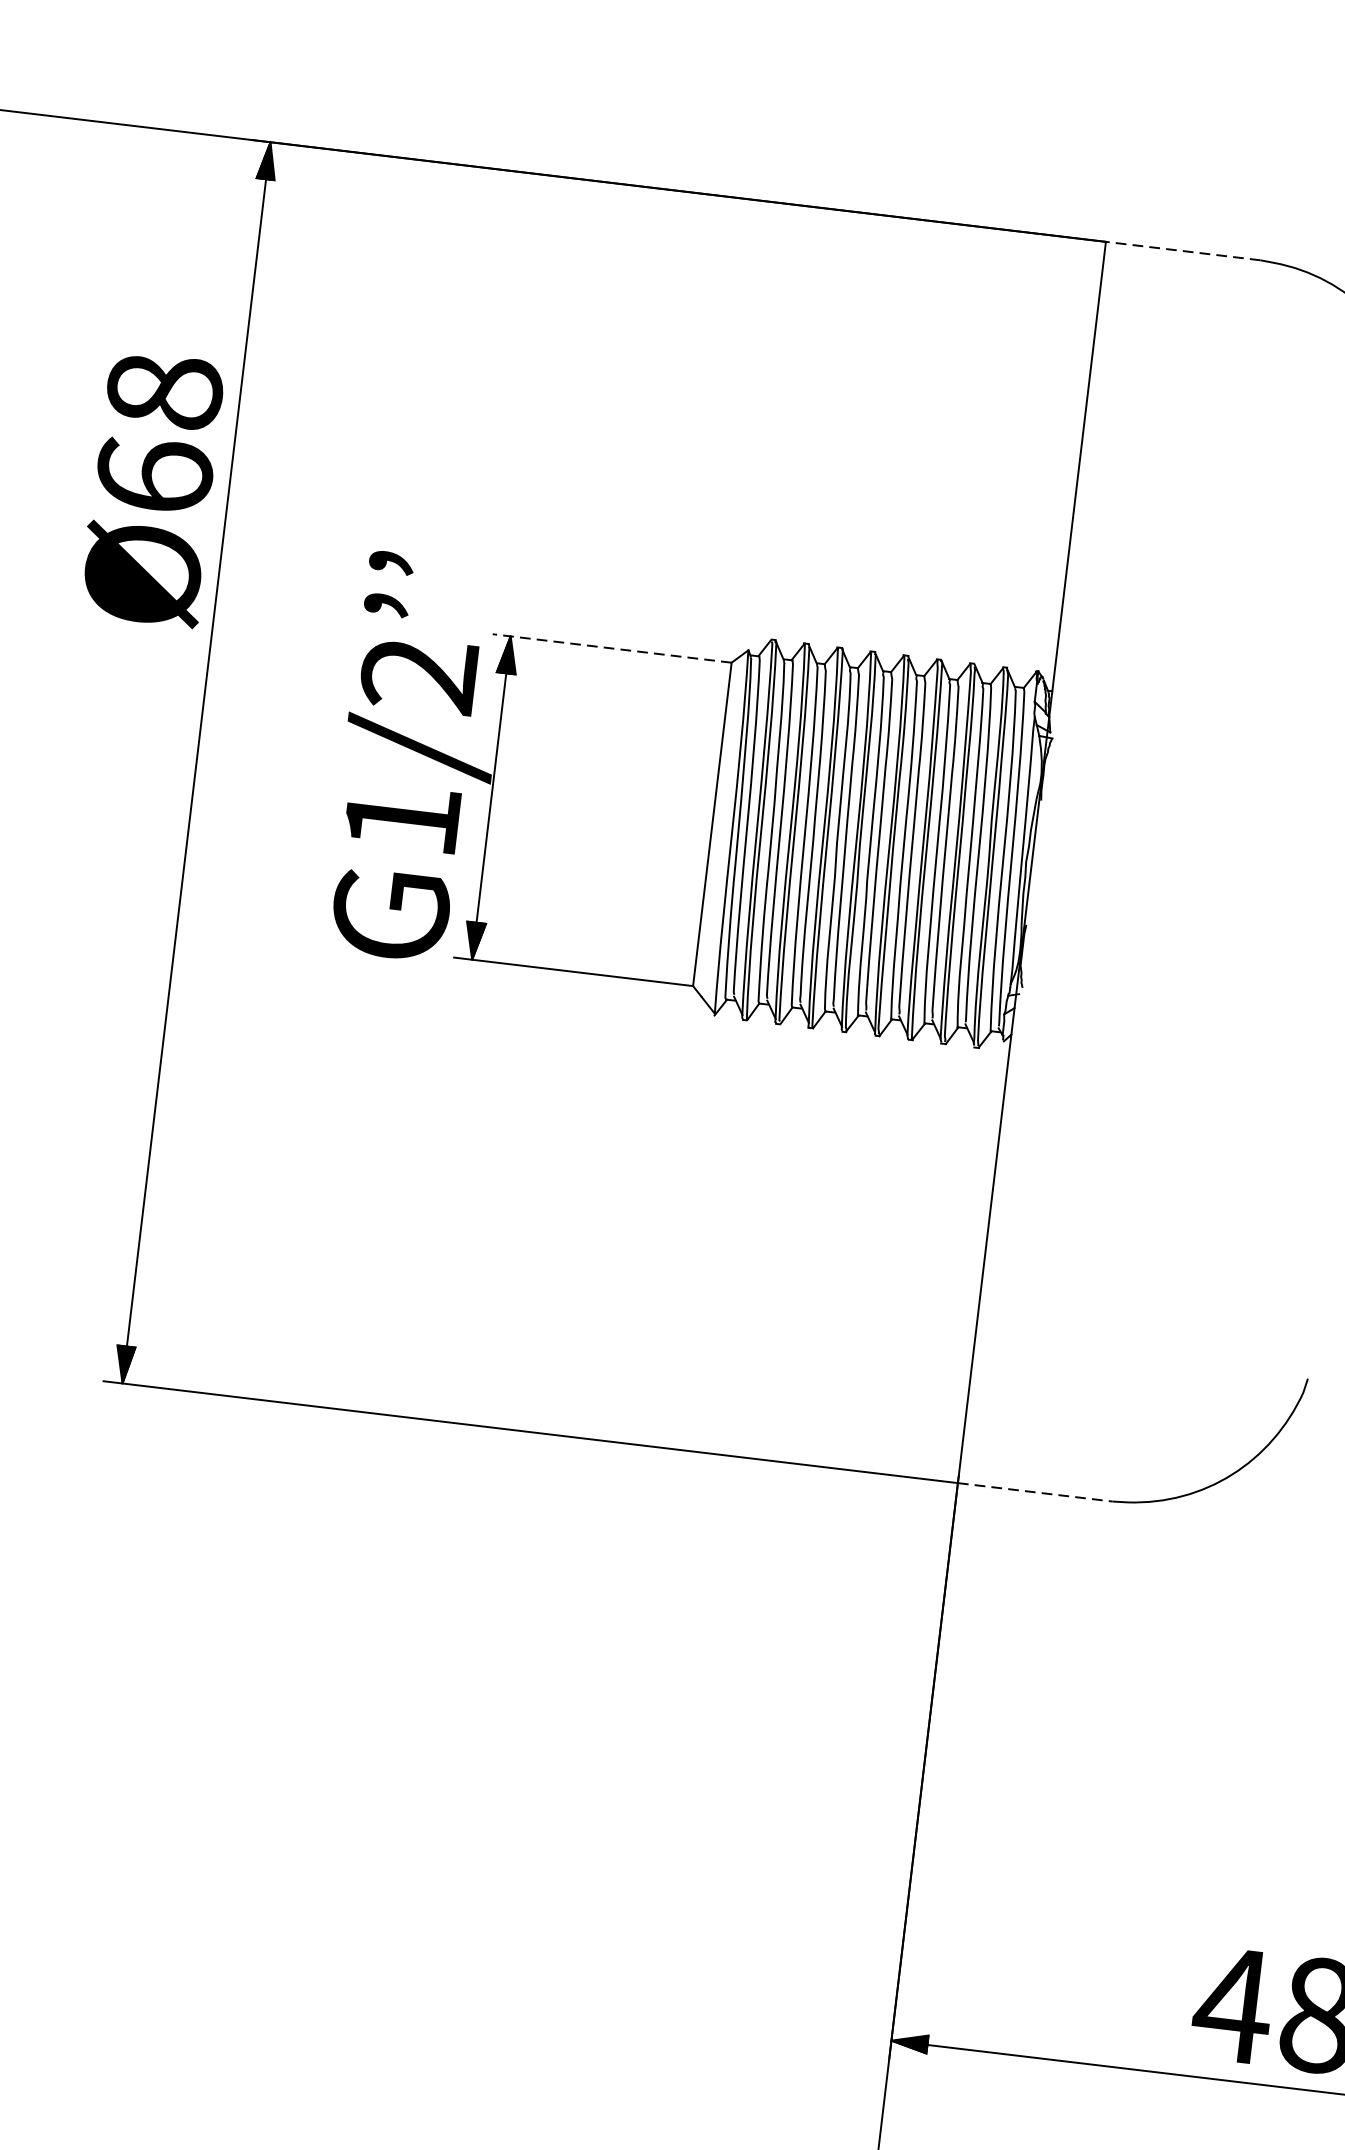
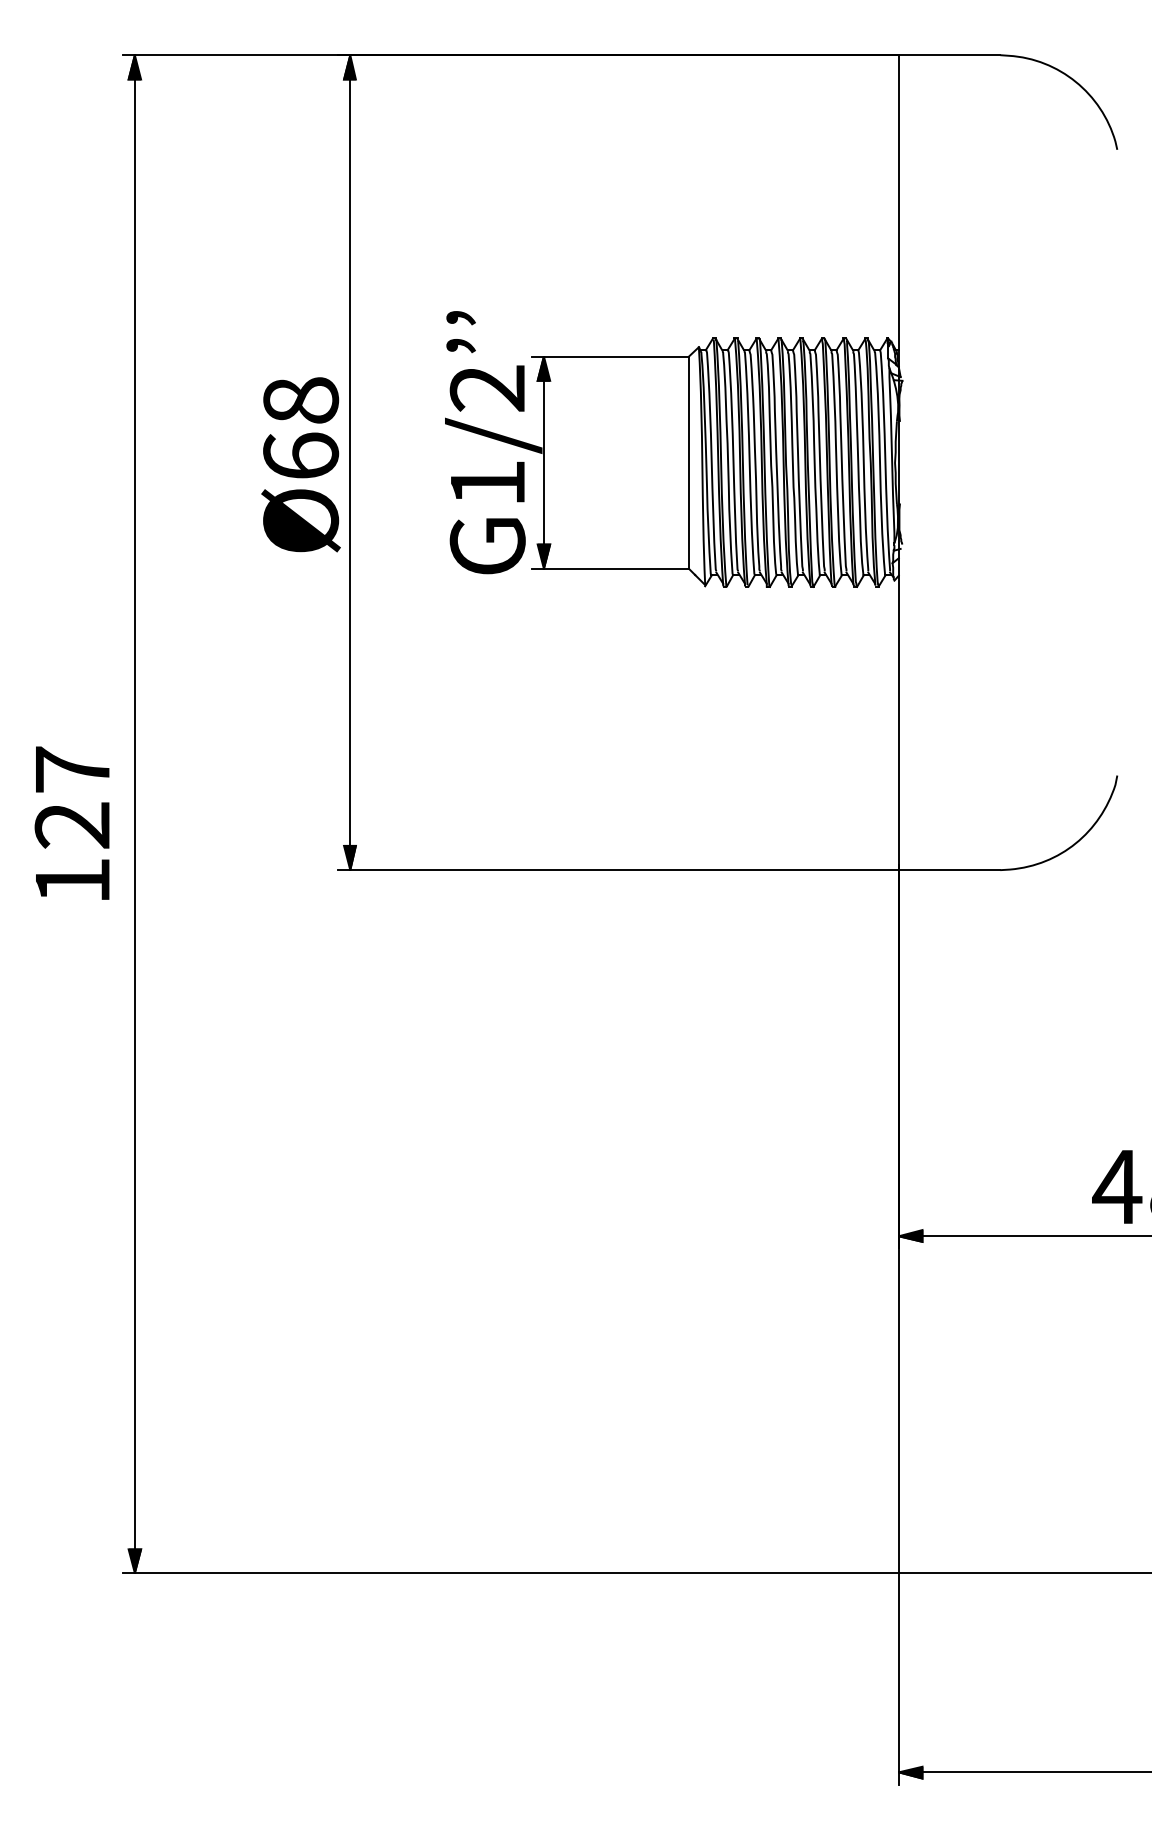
line: (1183, 251) -> (949, 55), dashed -> solid
text: (152, 488) -> (300, 464), moved
line: (612, 648) -> (610, 356), dashed -> solid
line: (1035, 1492) -> (949, 870), dashed -> solid

